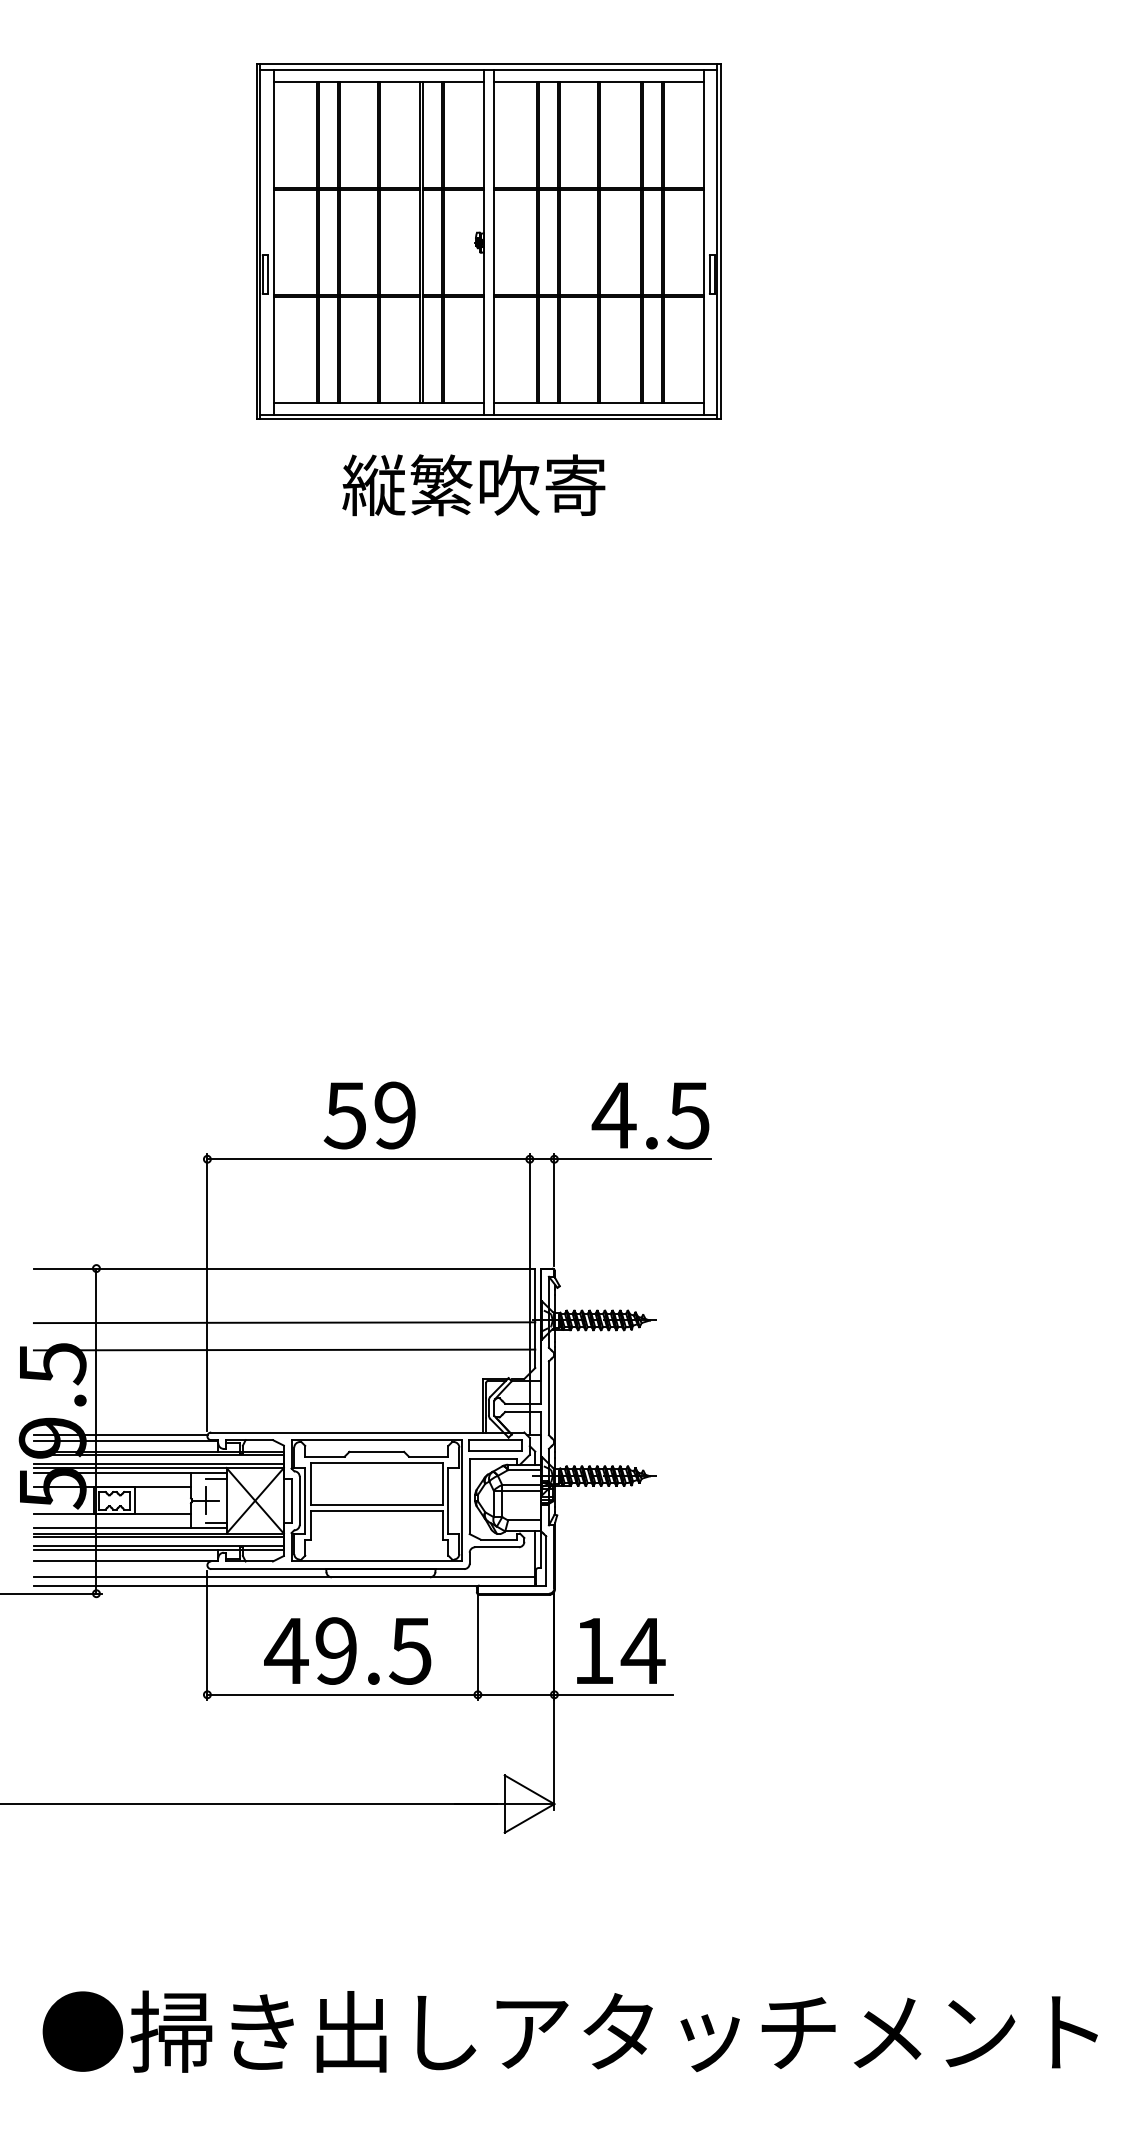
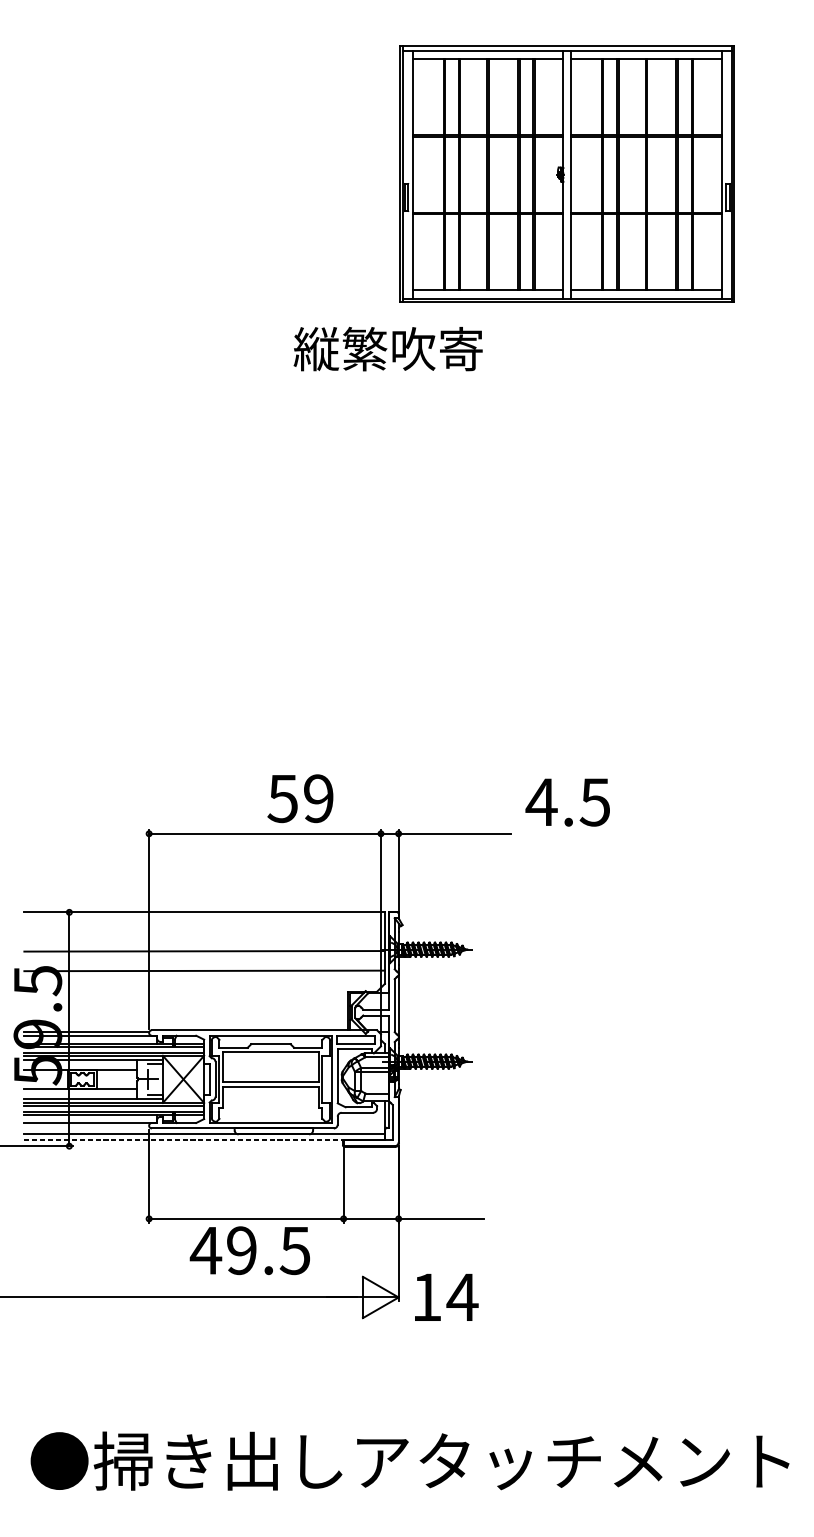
part: (488, 241) -> (566, 173), moved
text: (473, 485) -> (387, 349), moved
text: (369, 1115) -> (300, 798), moved
text: (650, 1115) -> (567, 802), moved
line: (257, 1585) -> (185, 1140), solid -> dashed
text: (347, 1650) -> (249, 1250), moved
text: (621, 1650) -> (446, 1297), moved

